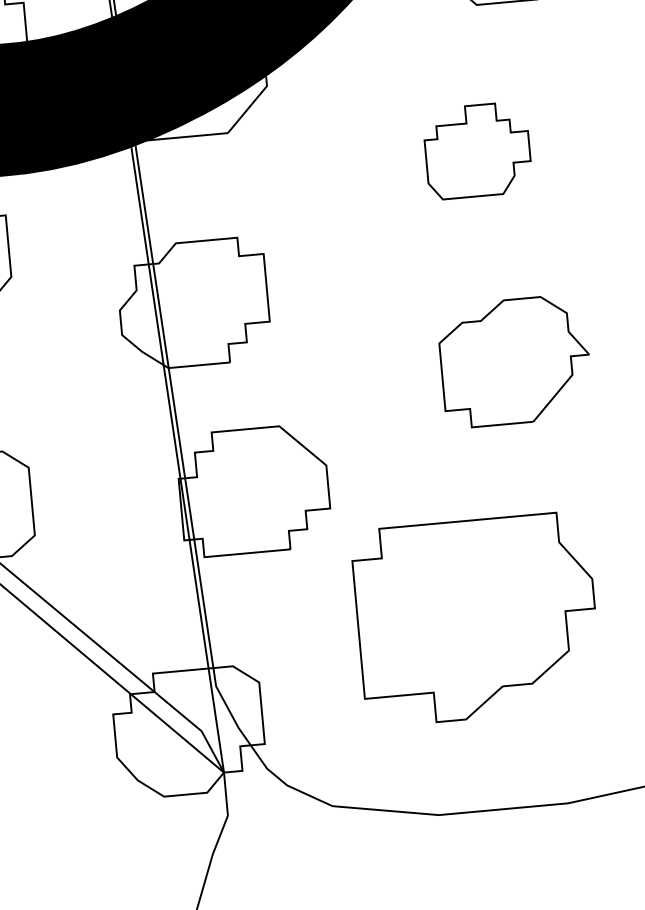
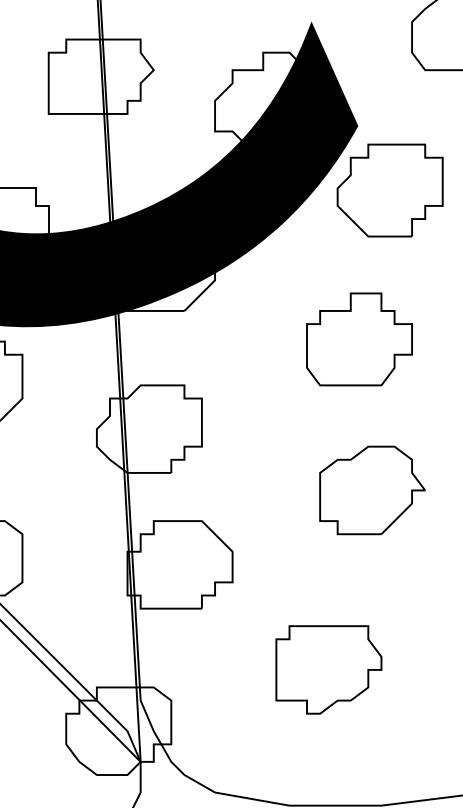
part: (477, 150) -> (359, 339), size x1.43
part: (476, 618) -> (328, 669), size x0.62

